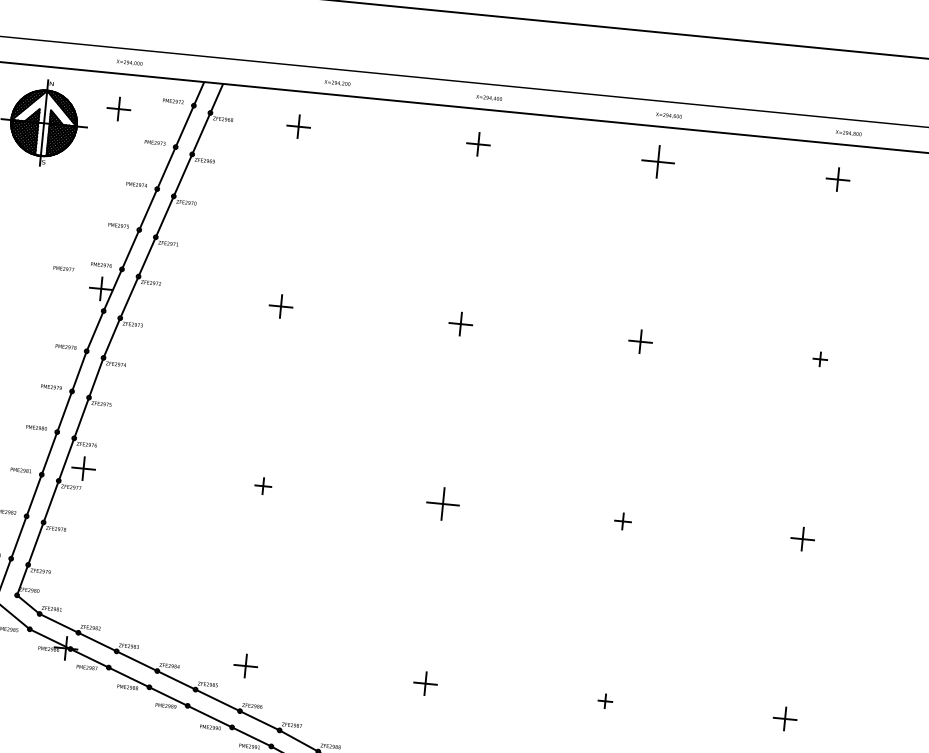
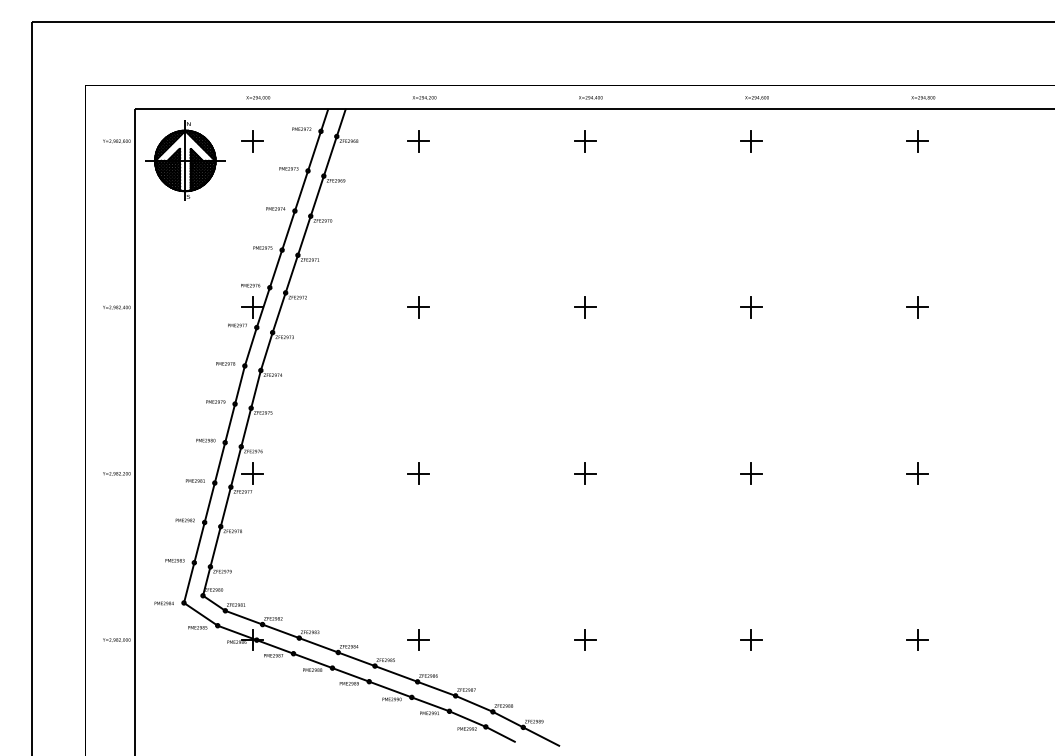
text: (337, 82) -> (424, 97), moved
part: (658, 162) -> (751, 141), size x0.71
text: (63, 268) -> (237, 325), moved
part: (820, 359) -> (917, 307), size x1.67
part: (263, 485) -> (418, 473), size x1.43
part: (443, 503) -> (585, 473), size x0.71
part: (623, 521) -> (751, 473), size x1.43
part: (605, 700) -> (751, 639), size x1.67

